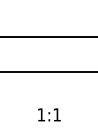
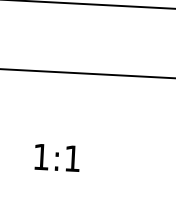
text: (49, 114) -> (57, 157), moved

